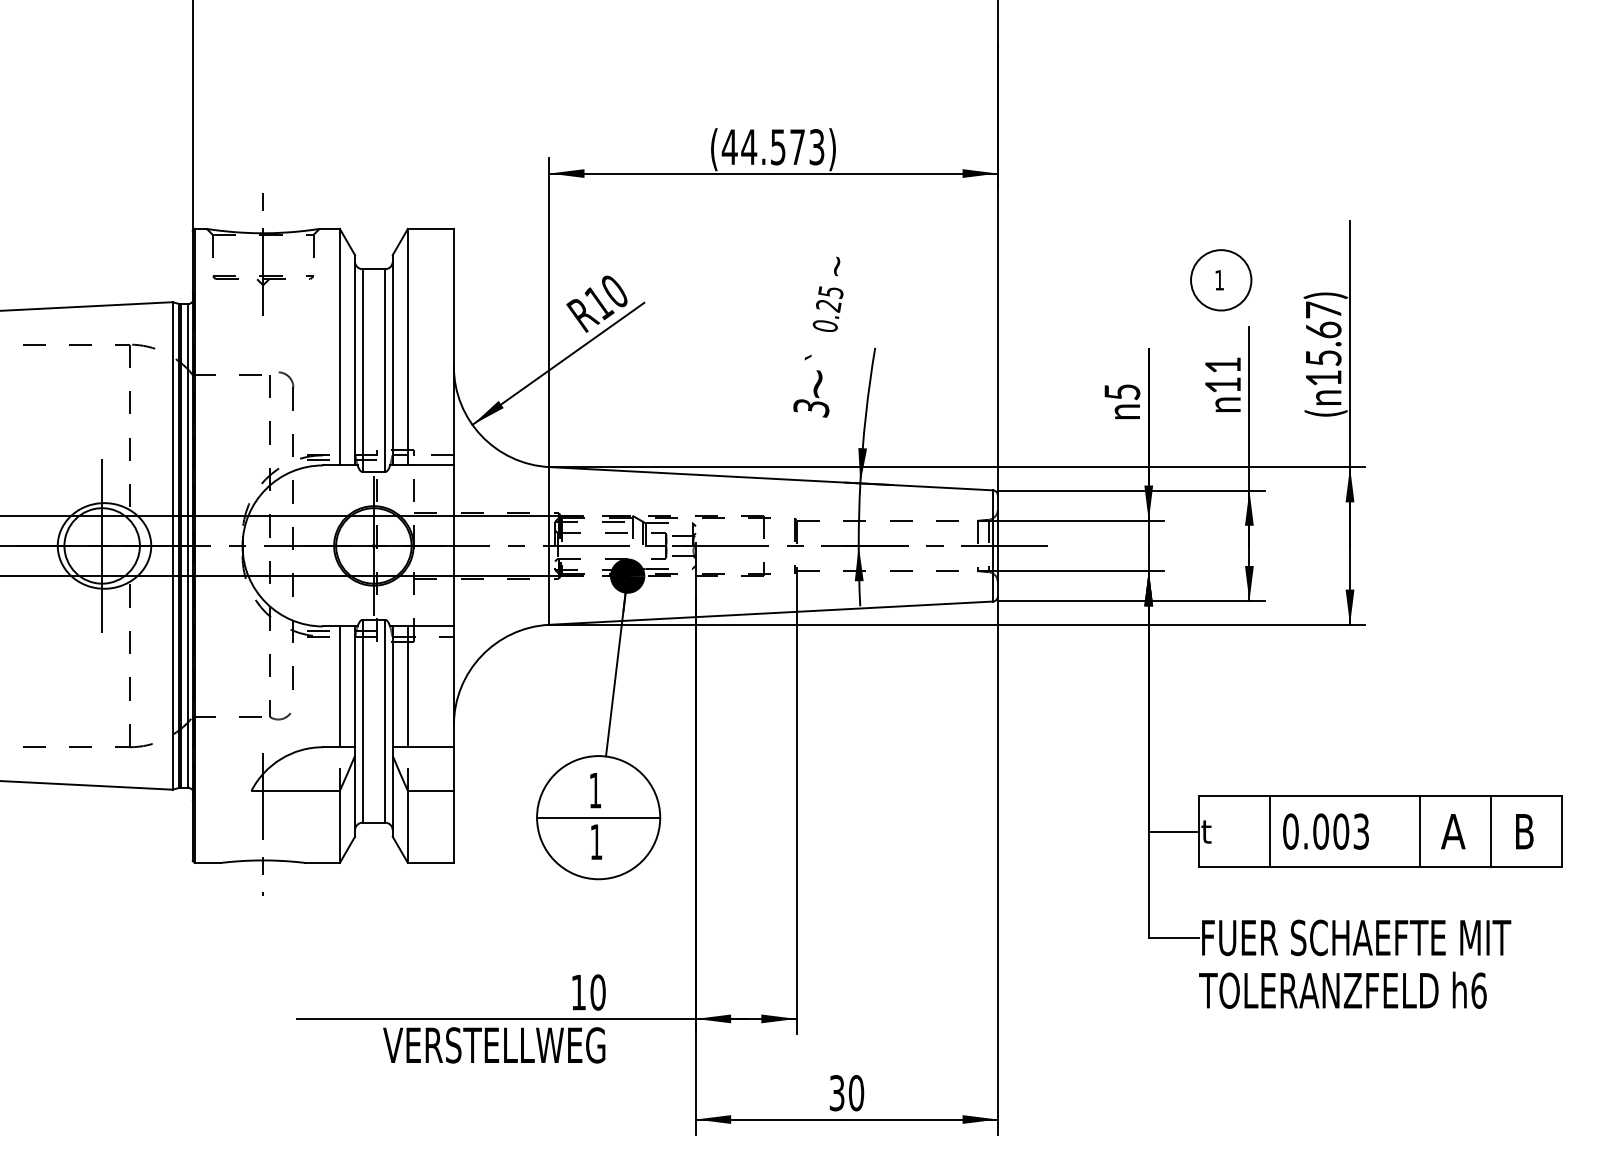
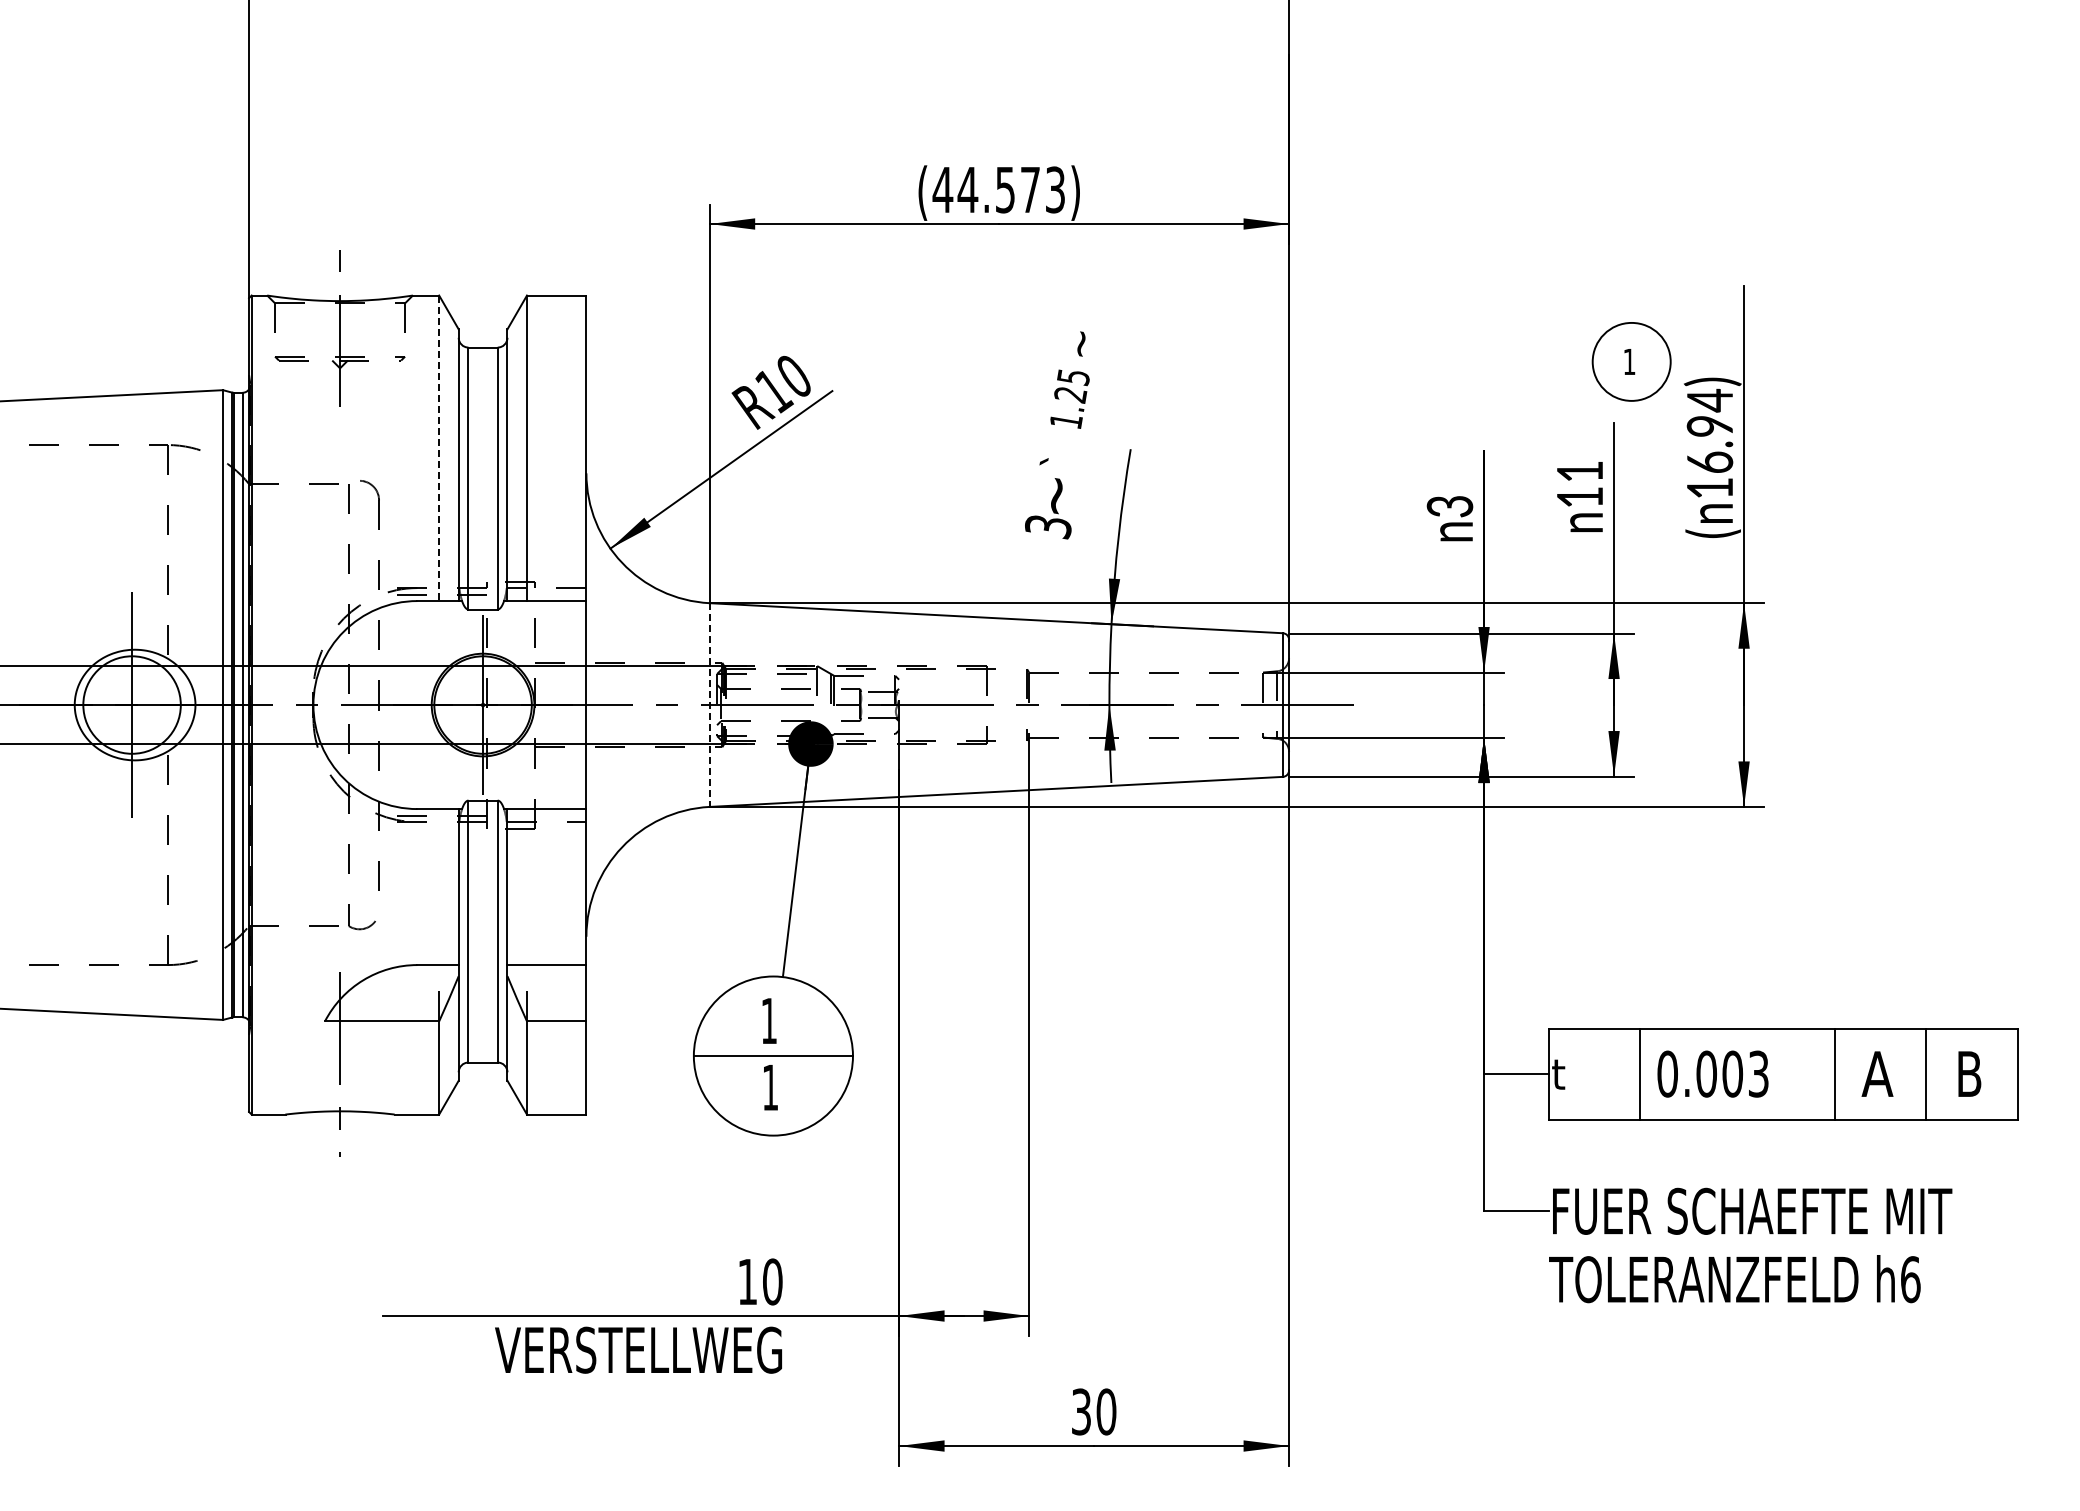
part: (1221, 280) -> (1631, 361), moved
text: (825, 325) -> (1066, 420), 0.25 -> 1.25
text: (1323, 333) -> (1709, 430), 15.67) -> 16.94)
line: (340, 347) -> (439, 448), solid -> dashed
text: (1121, 392) -> (1449, 506), 5 -> 3
line: (549, 546) -> (709, 705), solid -> dashed
line: (340, 687) -> (439, 887), removed
line: (407, 687) -> (526, 887), removed

